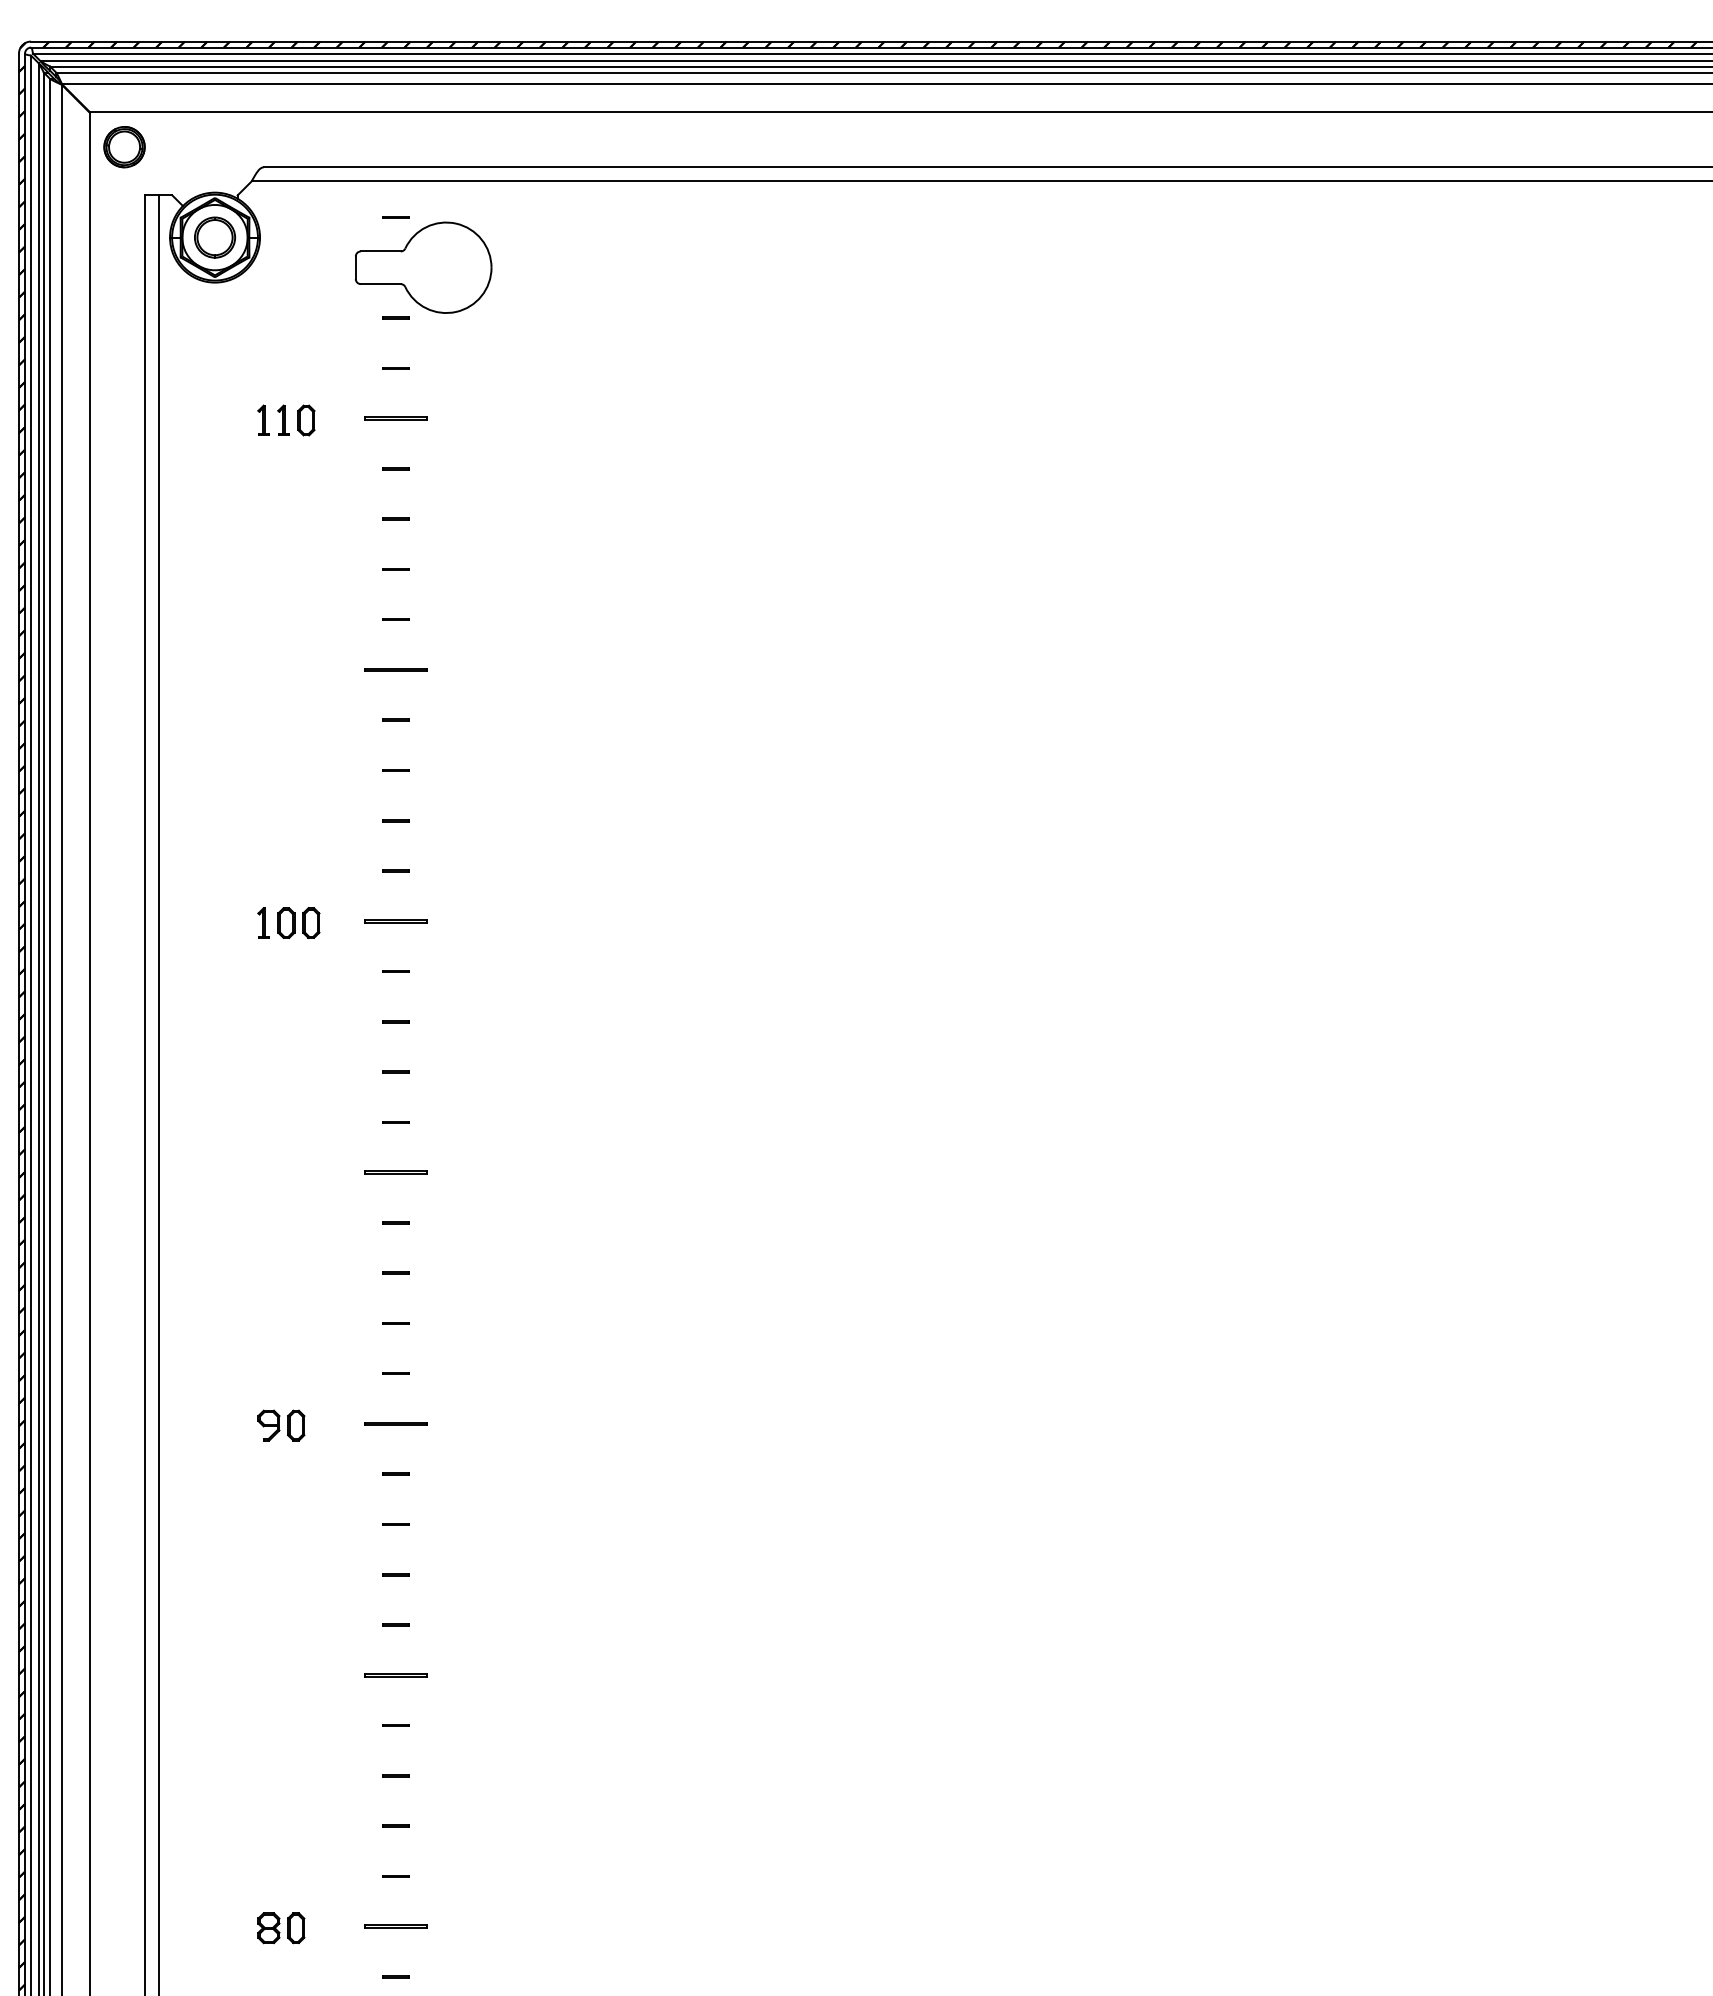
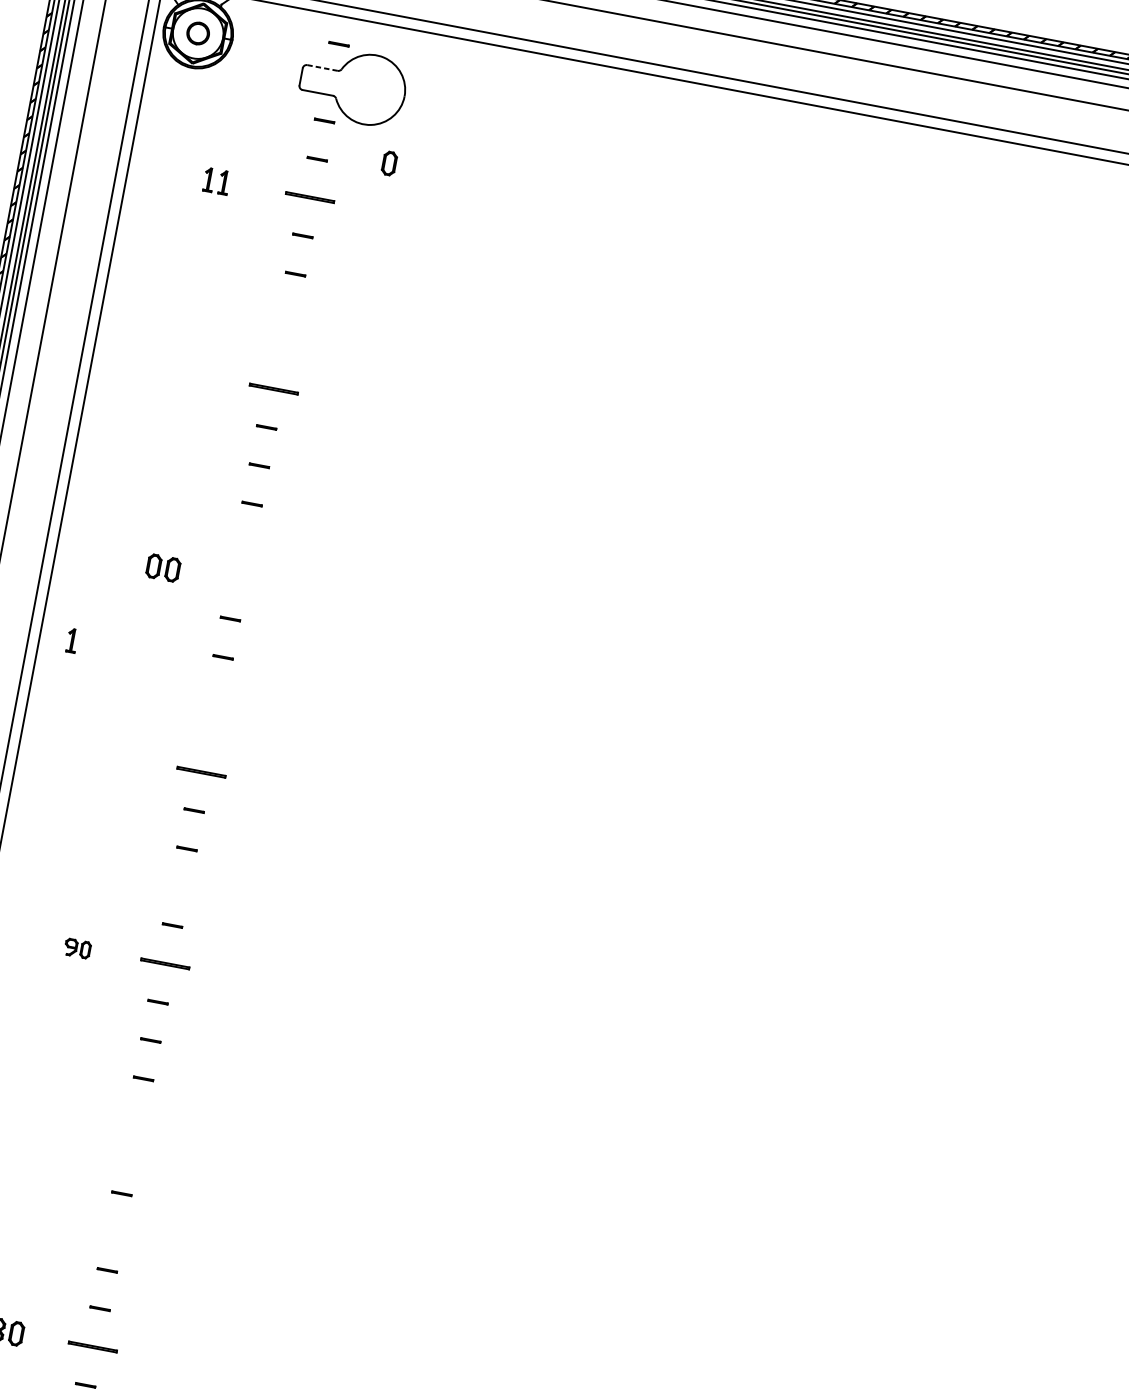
part: (214, 237) -> (197, 33), size x0.7
line: (380, 251) -> (322, 67), solid -> dashed
part: (306, 420) -> (389, 163), moved
line: (395, 569) -> (287, 312), removed
line: (395, 619) -> (280, 350), removed
line: (395, 870) -> (244, 541), removed
line: (395, 920) -> (237, 580), removed
part: (263, 922) -> (72, 640), moved
line: (395, 1071) -> (215, 695), removed
line: (395, 1122) -> (208, 734), removed
line: (395, 1323) -> (179, 887), removed
part: (281, 1425) -> (77, 948), size x0.7
line: (395, 1624) -> (136, 1116), removed
line: (395, 1674) -> (128, 1154), removed
line: (395, 1775) -> (114, 1231), removed

